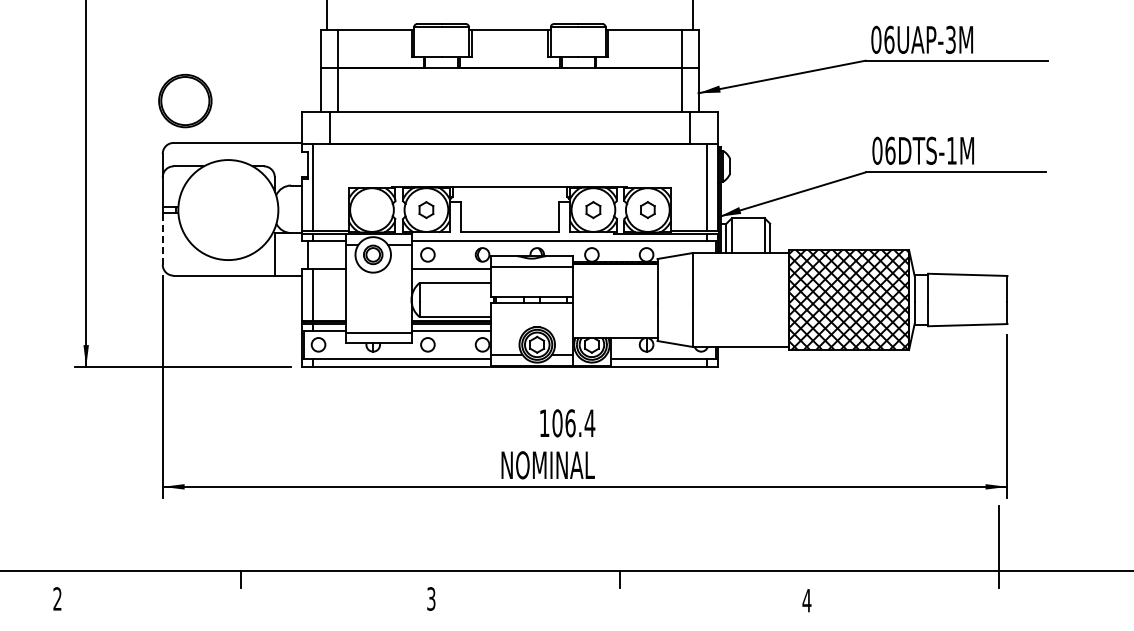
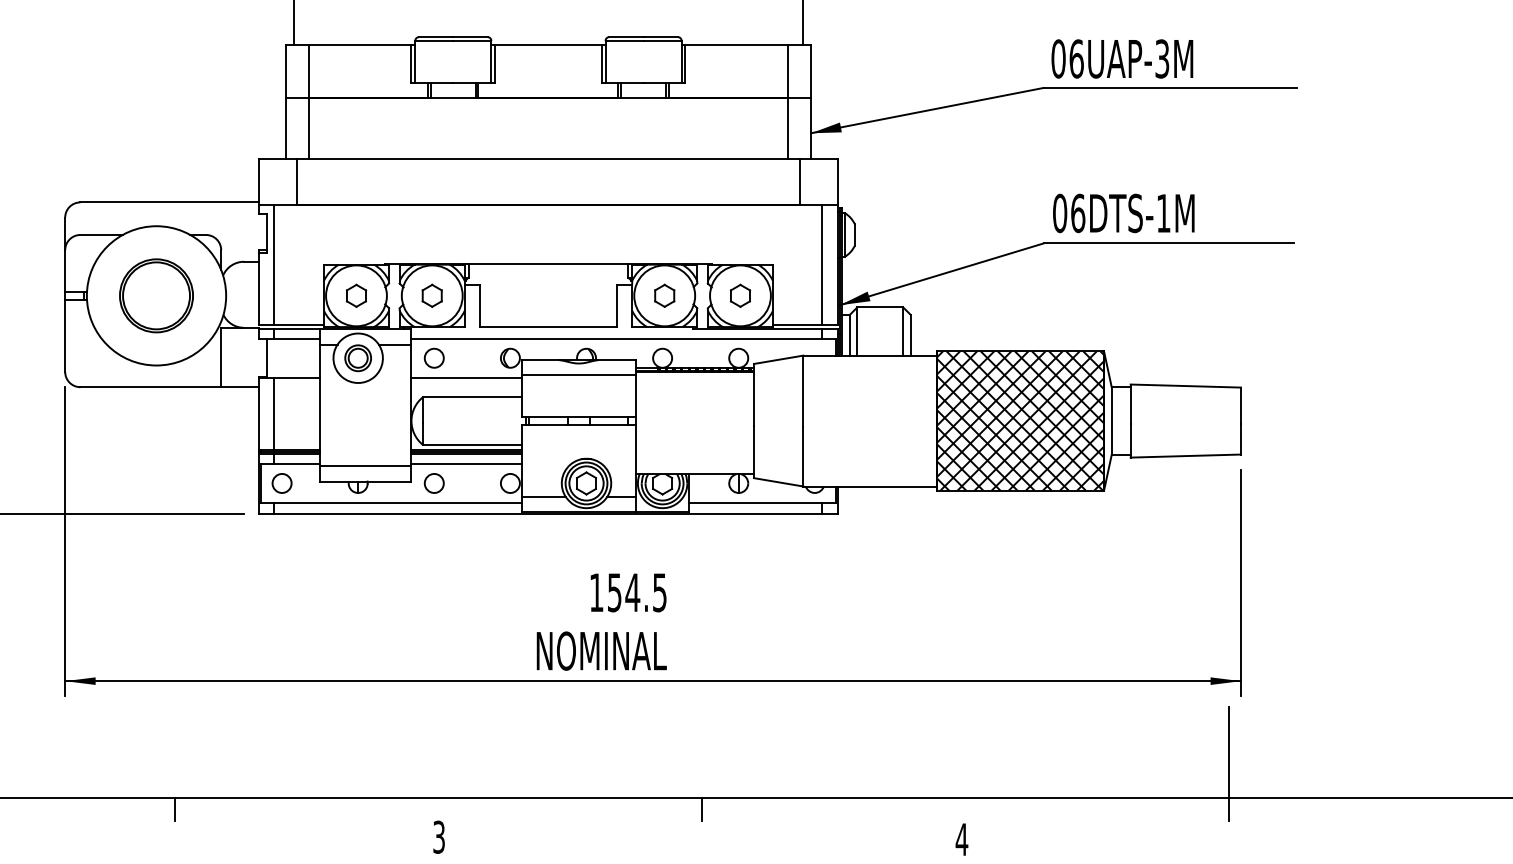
part: (185, 100) -> (156, 295), moved
part: (371, 209) -> (355, 295), added
line: (162, 238) -> (64, 335), dashed -> solid
text: (573, 423) -> (636, 592), 106.4 -> 154.5

